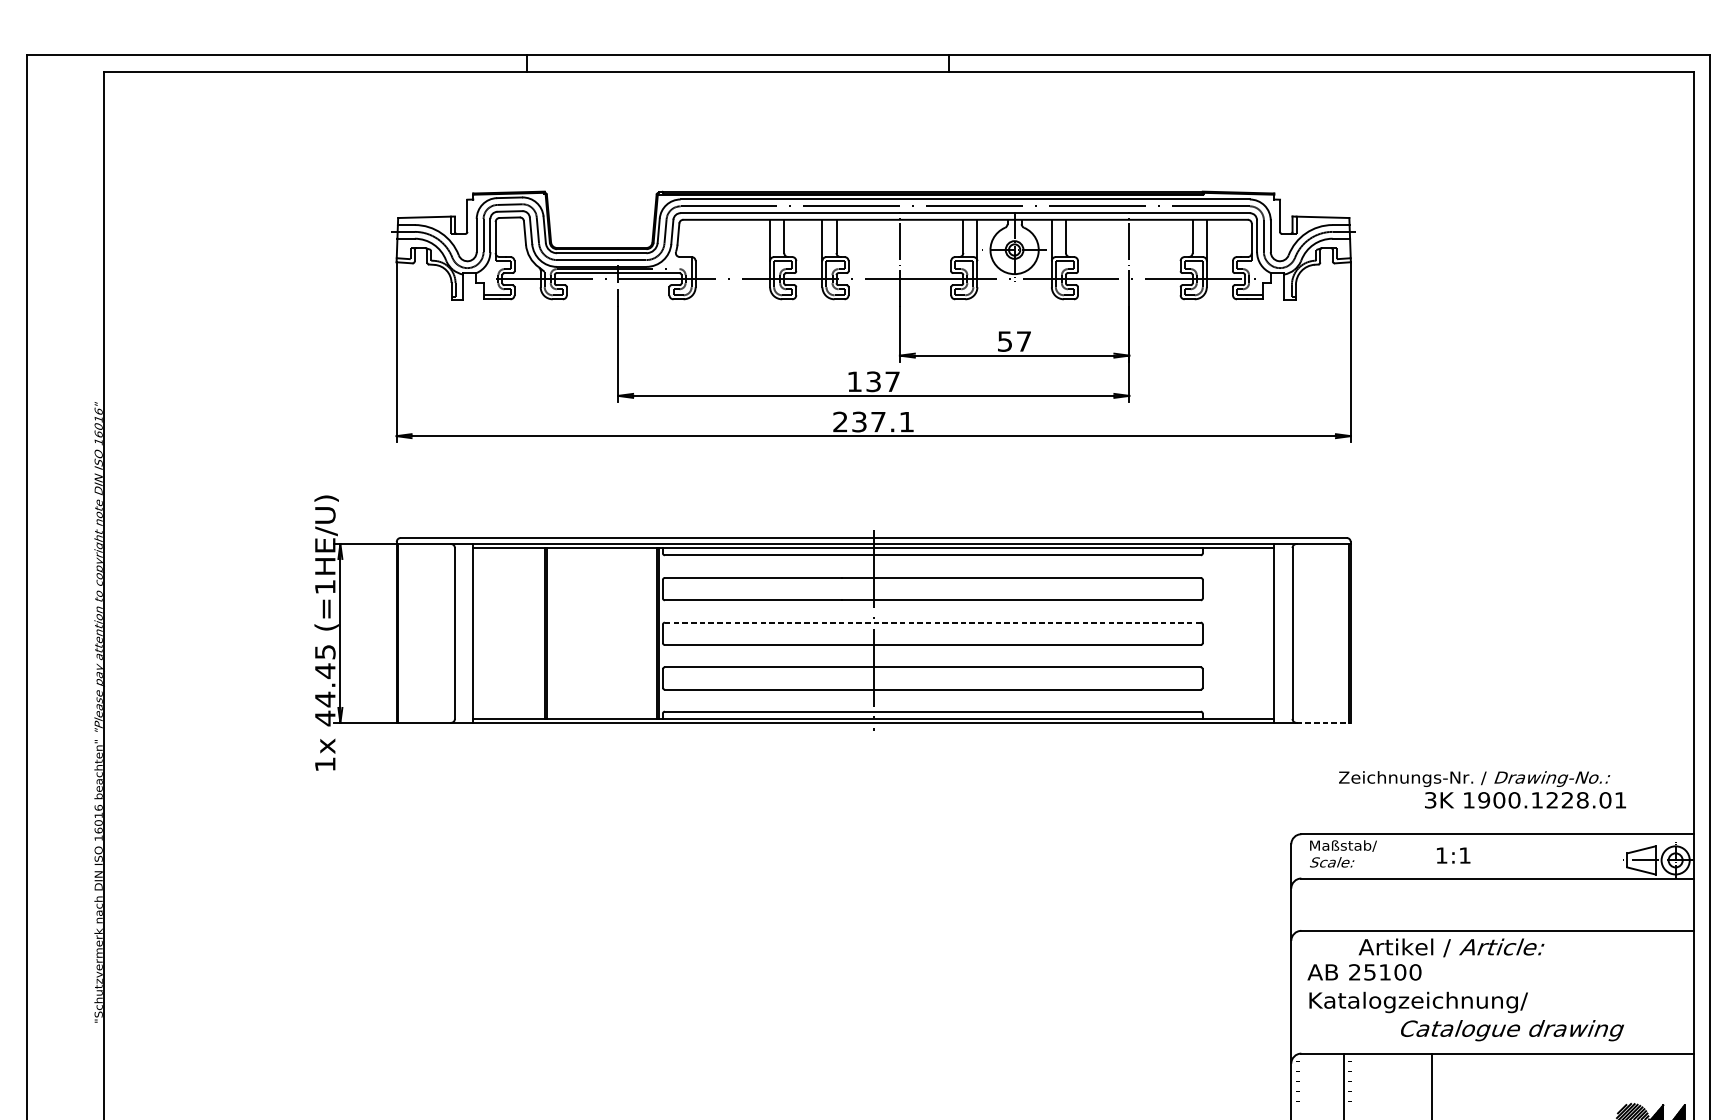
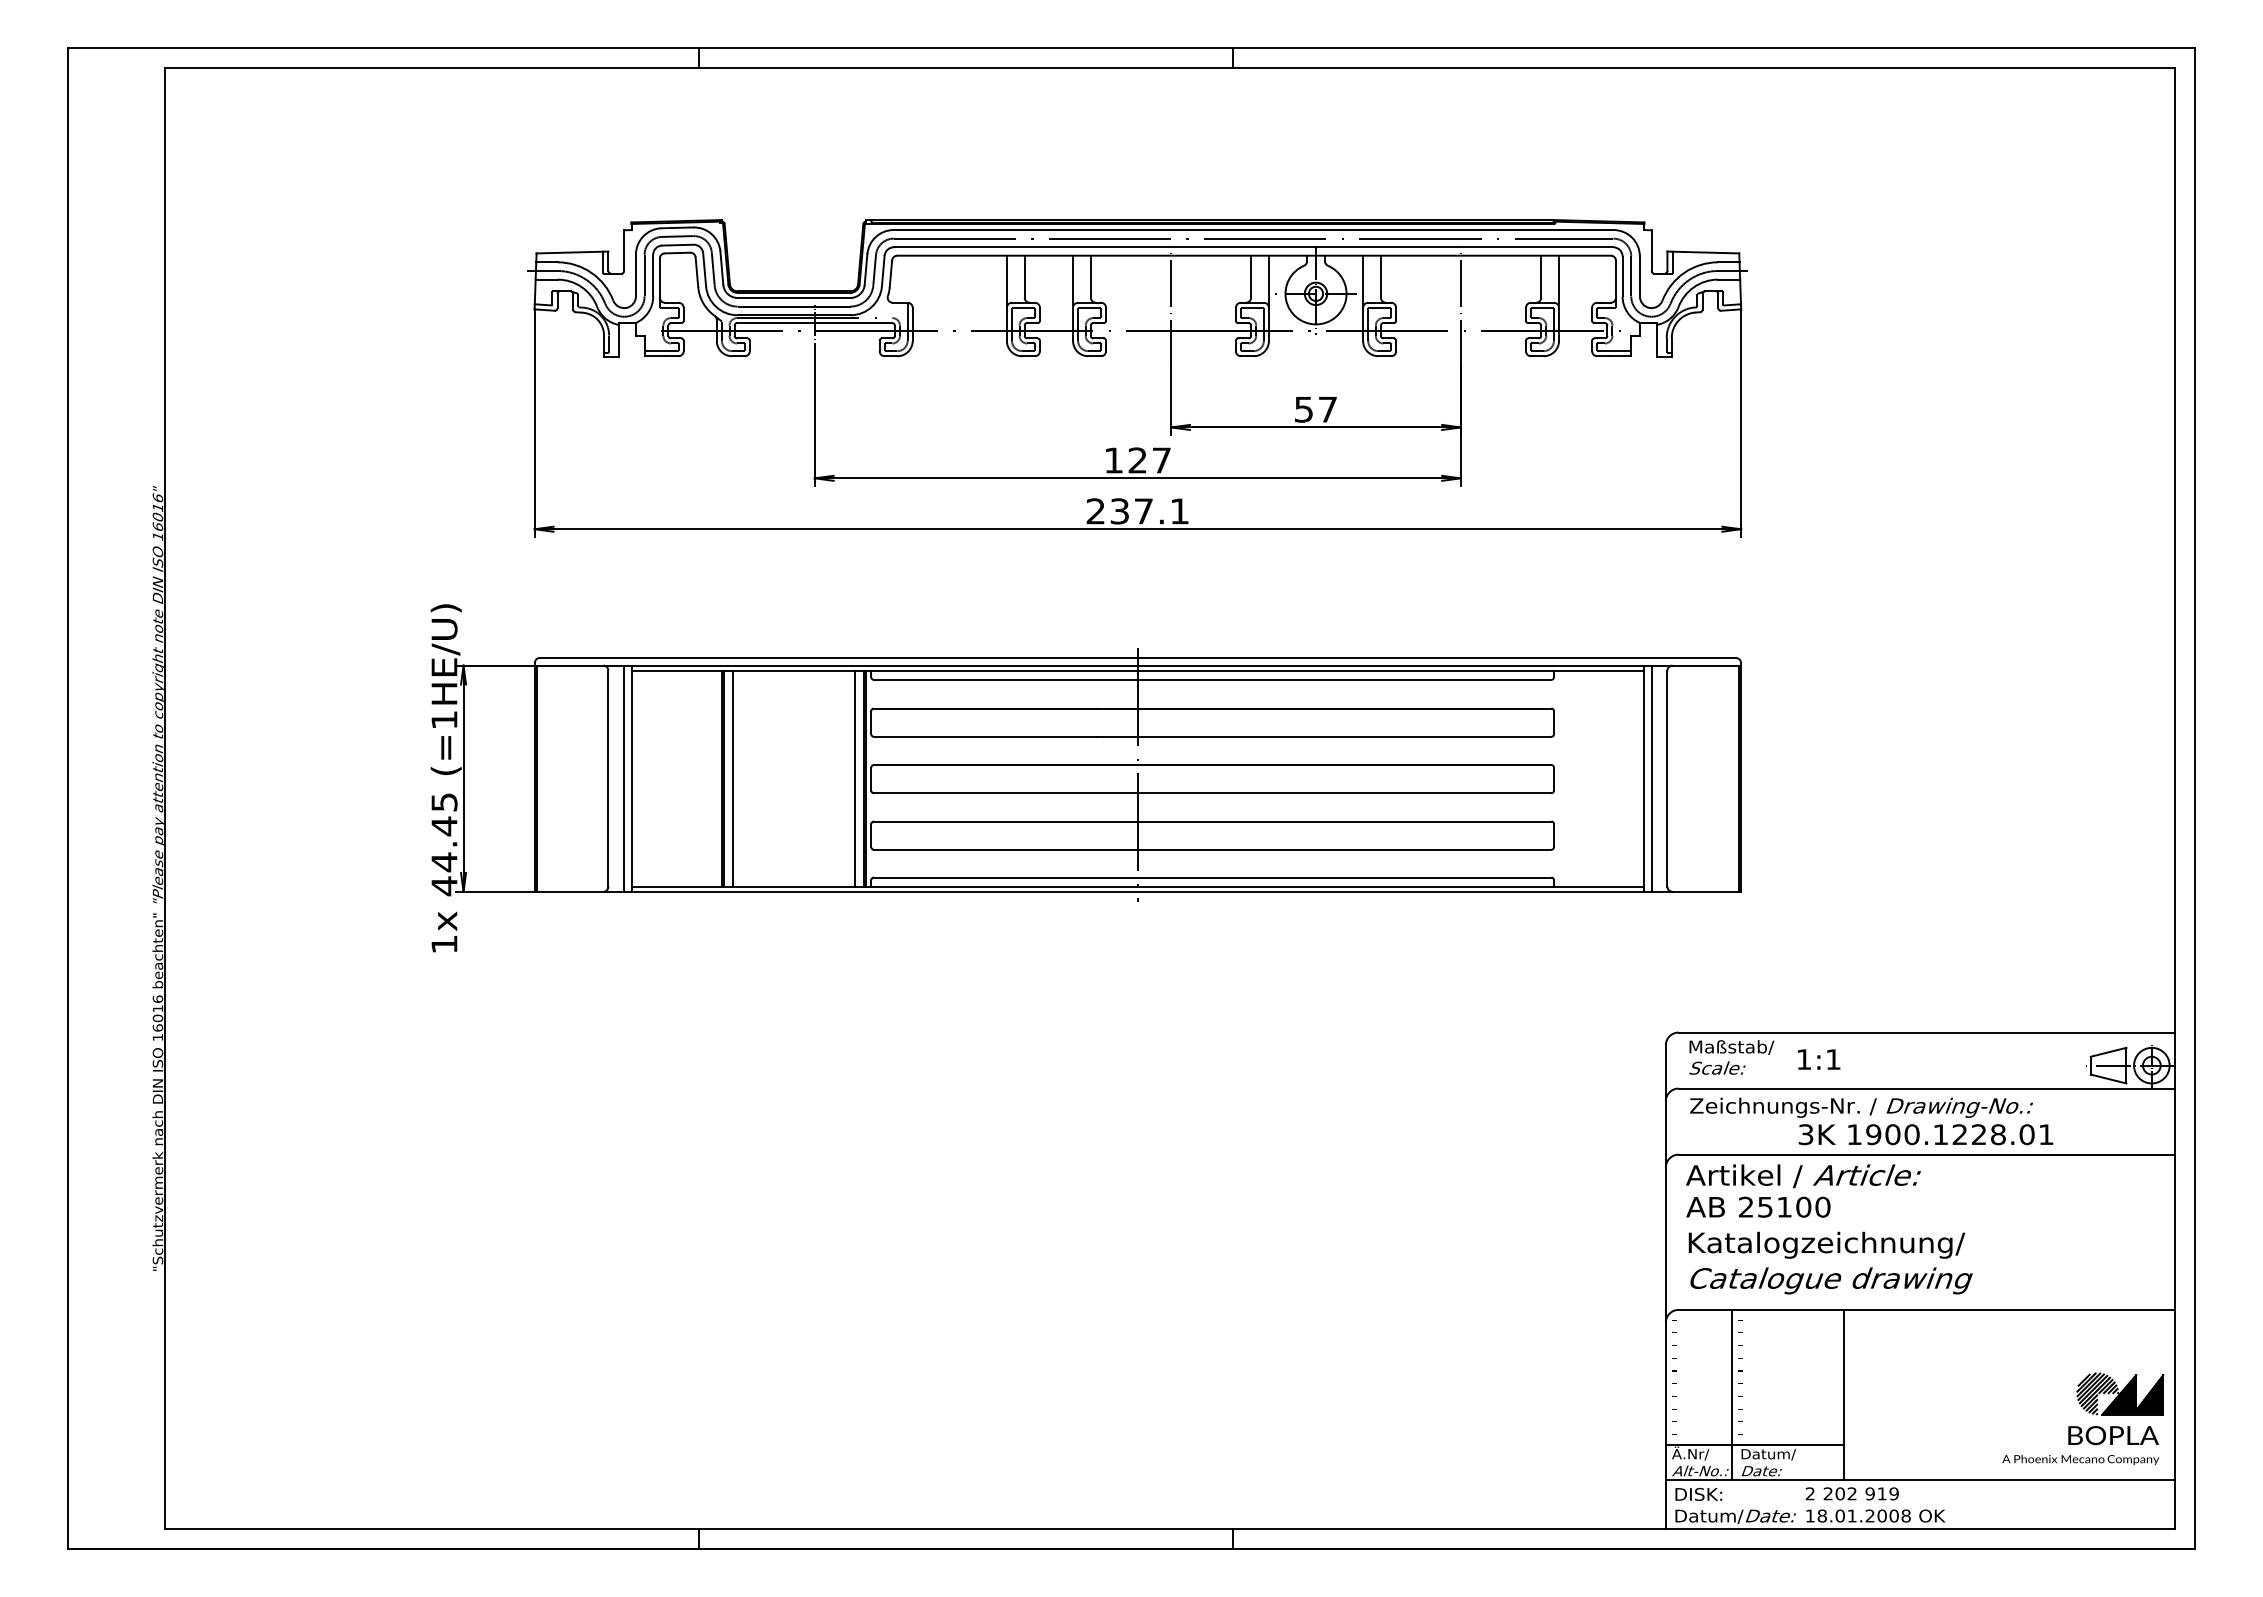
text: (873, 381) -> (1137, 460), 137 -> 127
line: (932, 623) -> (1212, 765), dashed -> solid
line: (467, 633) -> (624, 778), added
line: (553, 633) -> (732, 778), added
line: (649, 633) -> (854, 778), added
line: (1279, 633) -> (1651, 778), added
line: (1324, 722) -> (1707, 891), dashed -> solid
text: (1482, 789) -> (1871, 1121), moved
text: (1453, 855) -> (1819, 1059), moved
text: (1451, 948) -> (1803, 1176), moved
text: (1512, 1030) -> (1831, 1280), moved

